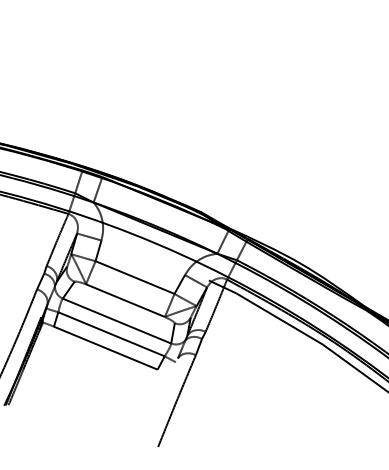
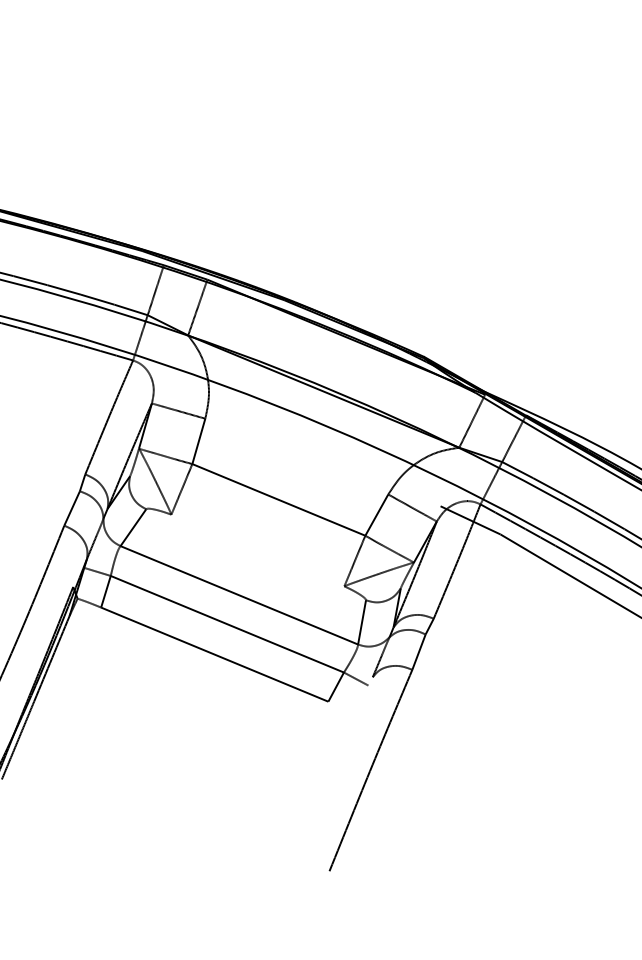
line: (125, 300) -> (257, 550), removed

